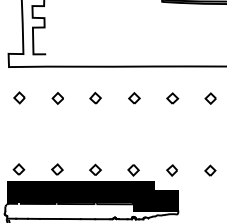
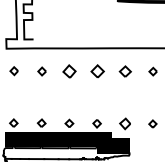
part: (95, 97) -> (69, 70), size x1.6
part: (134, 98) -> (97, 71), size x1.6
part: (172, 98) -> (125, 71), size x1.4
part: (171, 170) -> (124, 123), size x1.4

